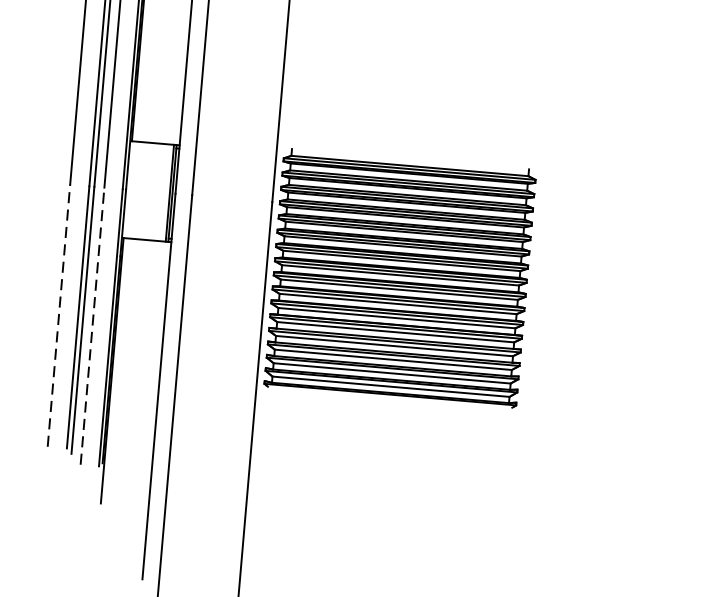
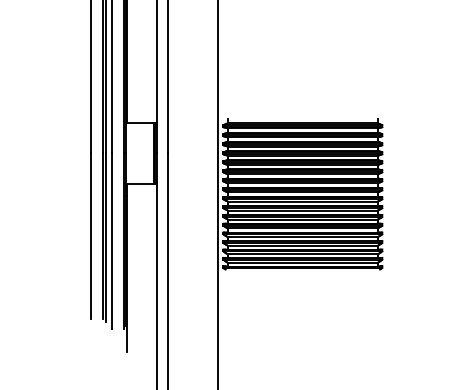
line: (58, 316) -> (90, 236), dashed -> solid
line: (92, 325) -> (112, 240), dashed -> solid

